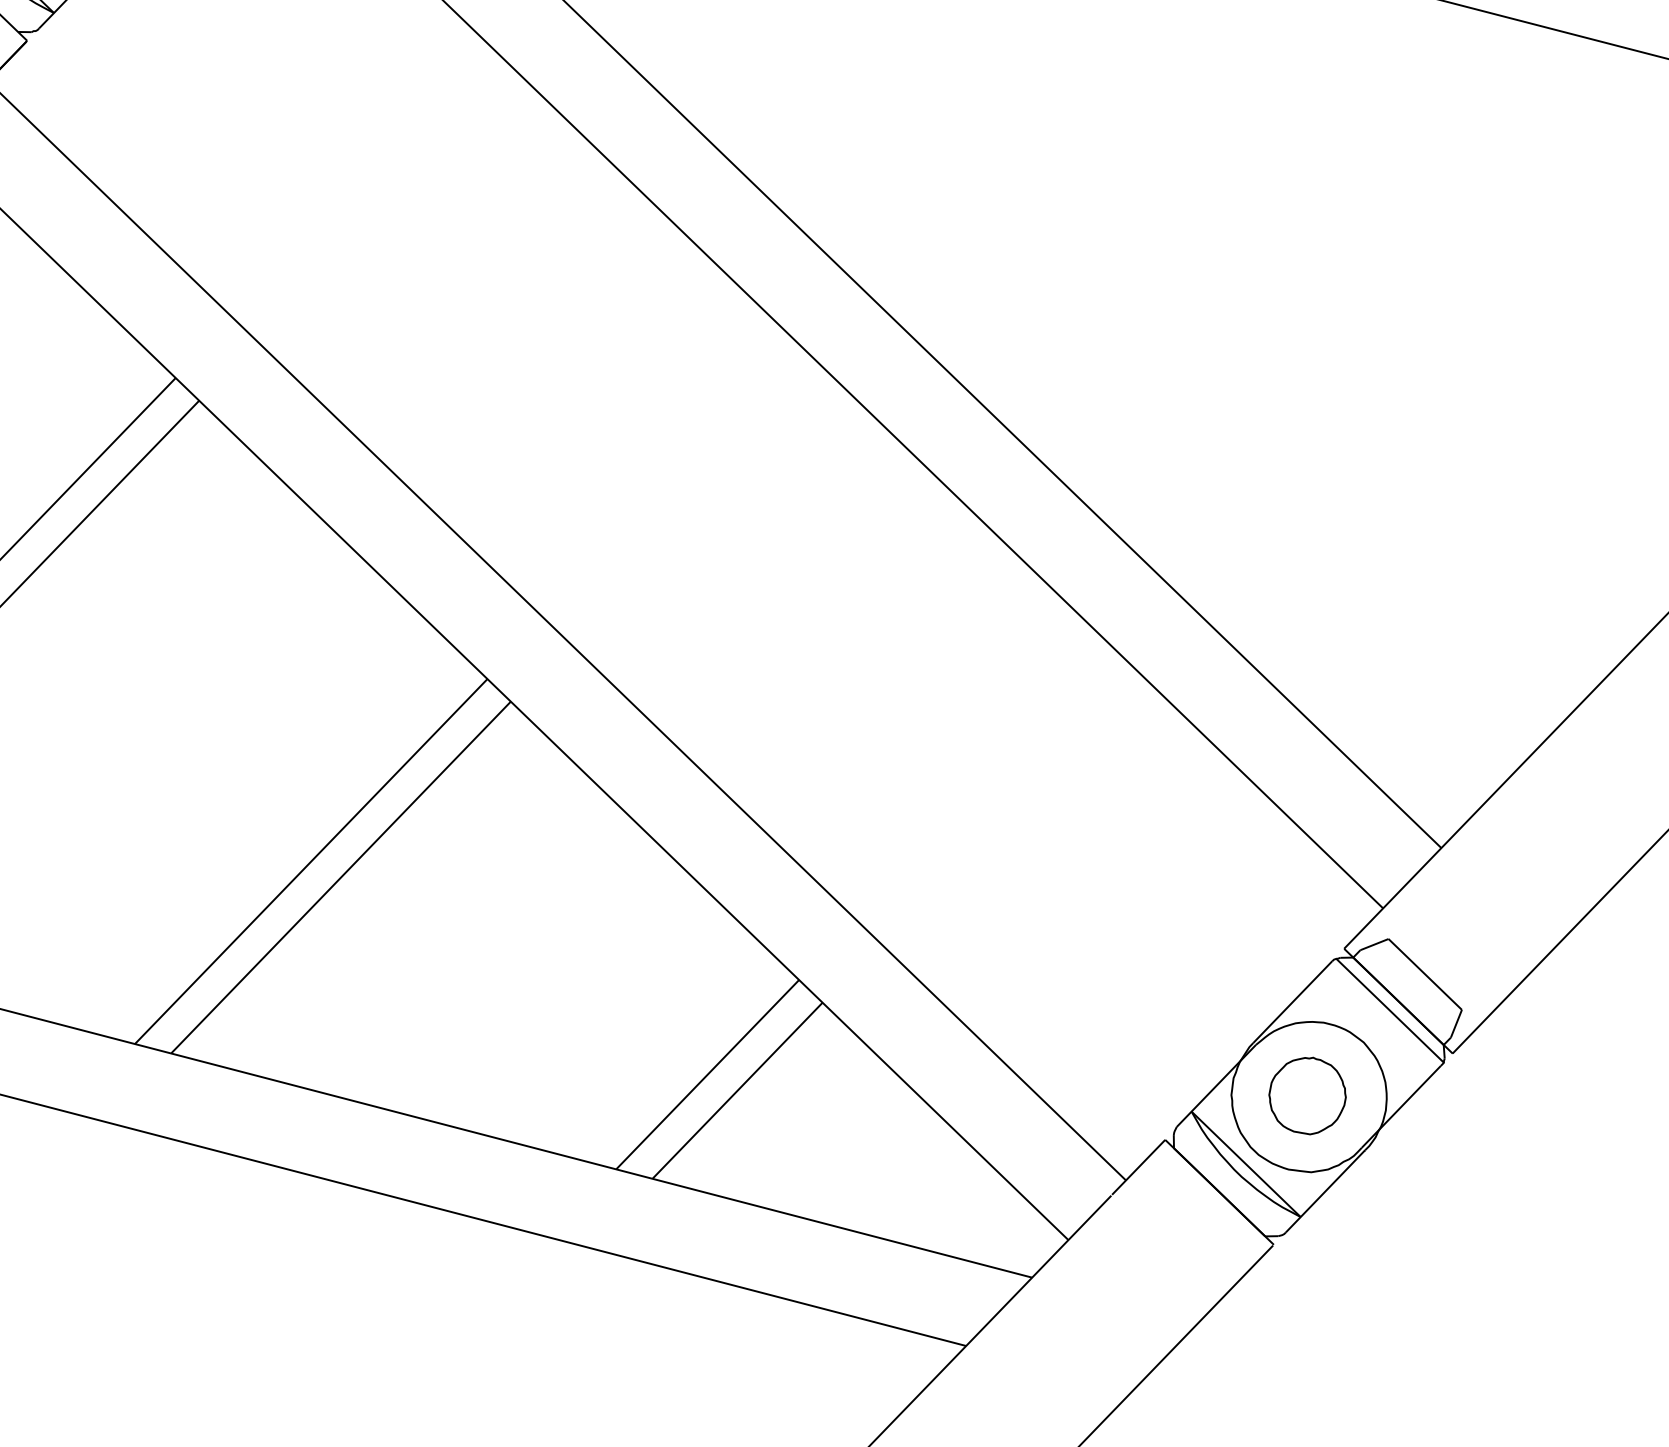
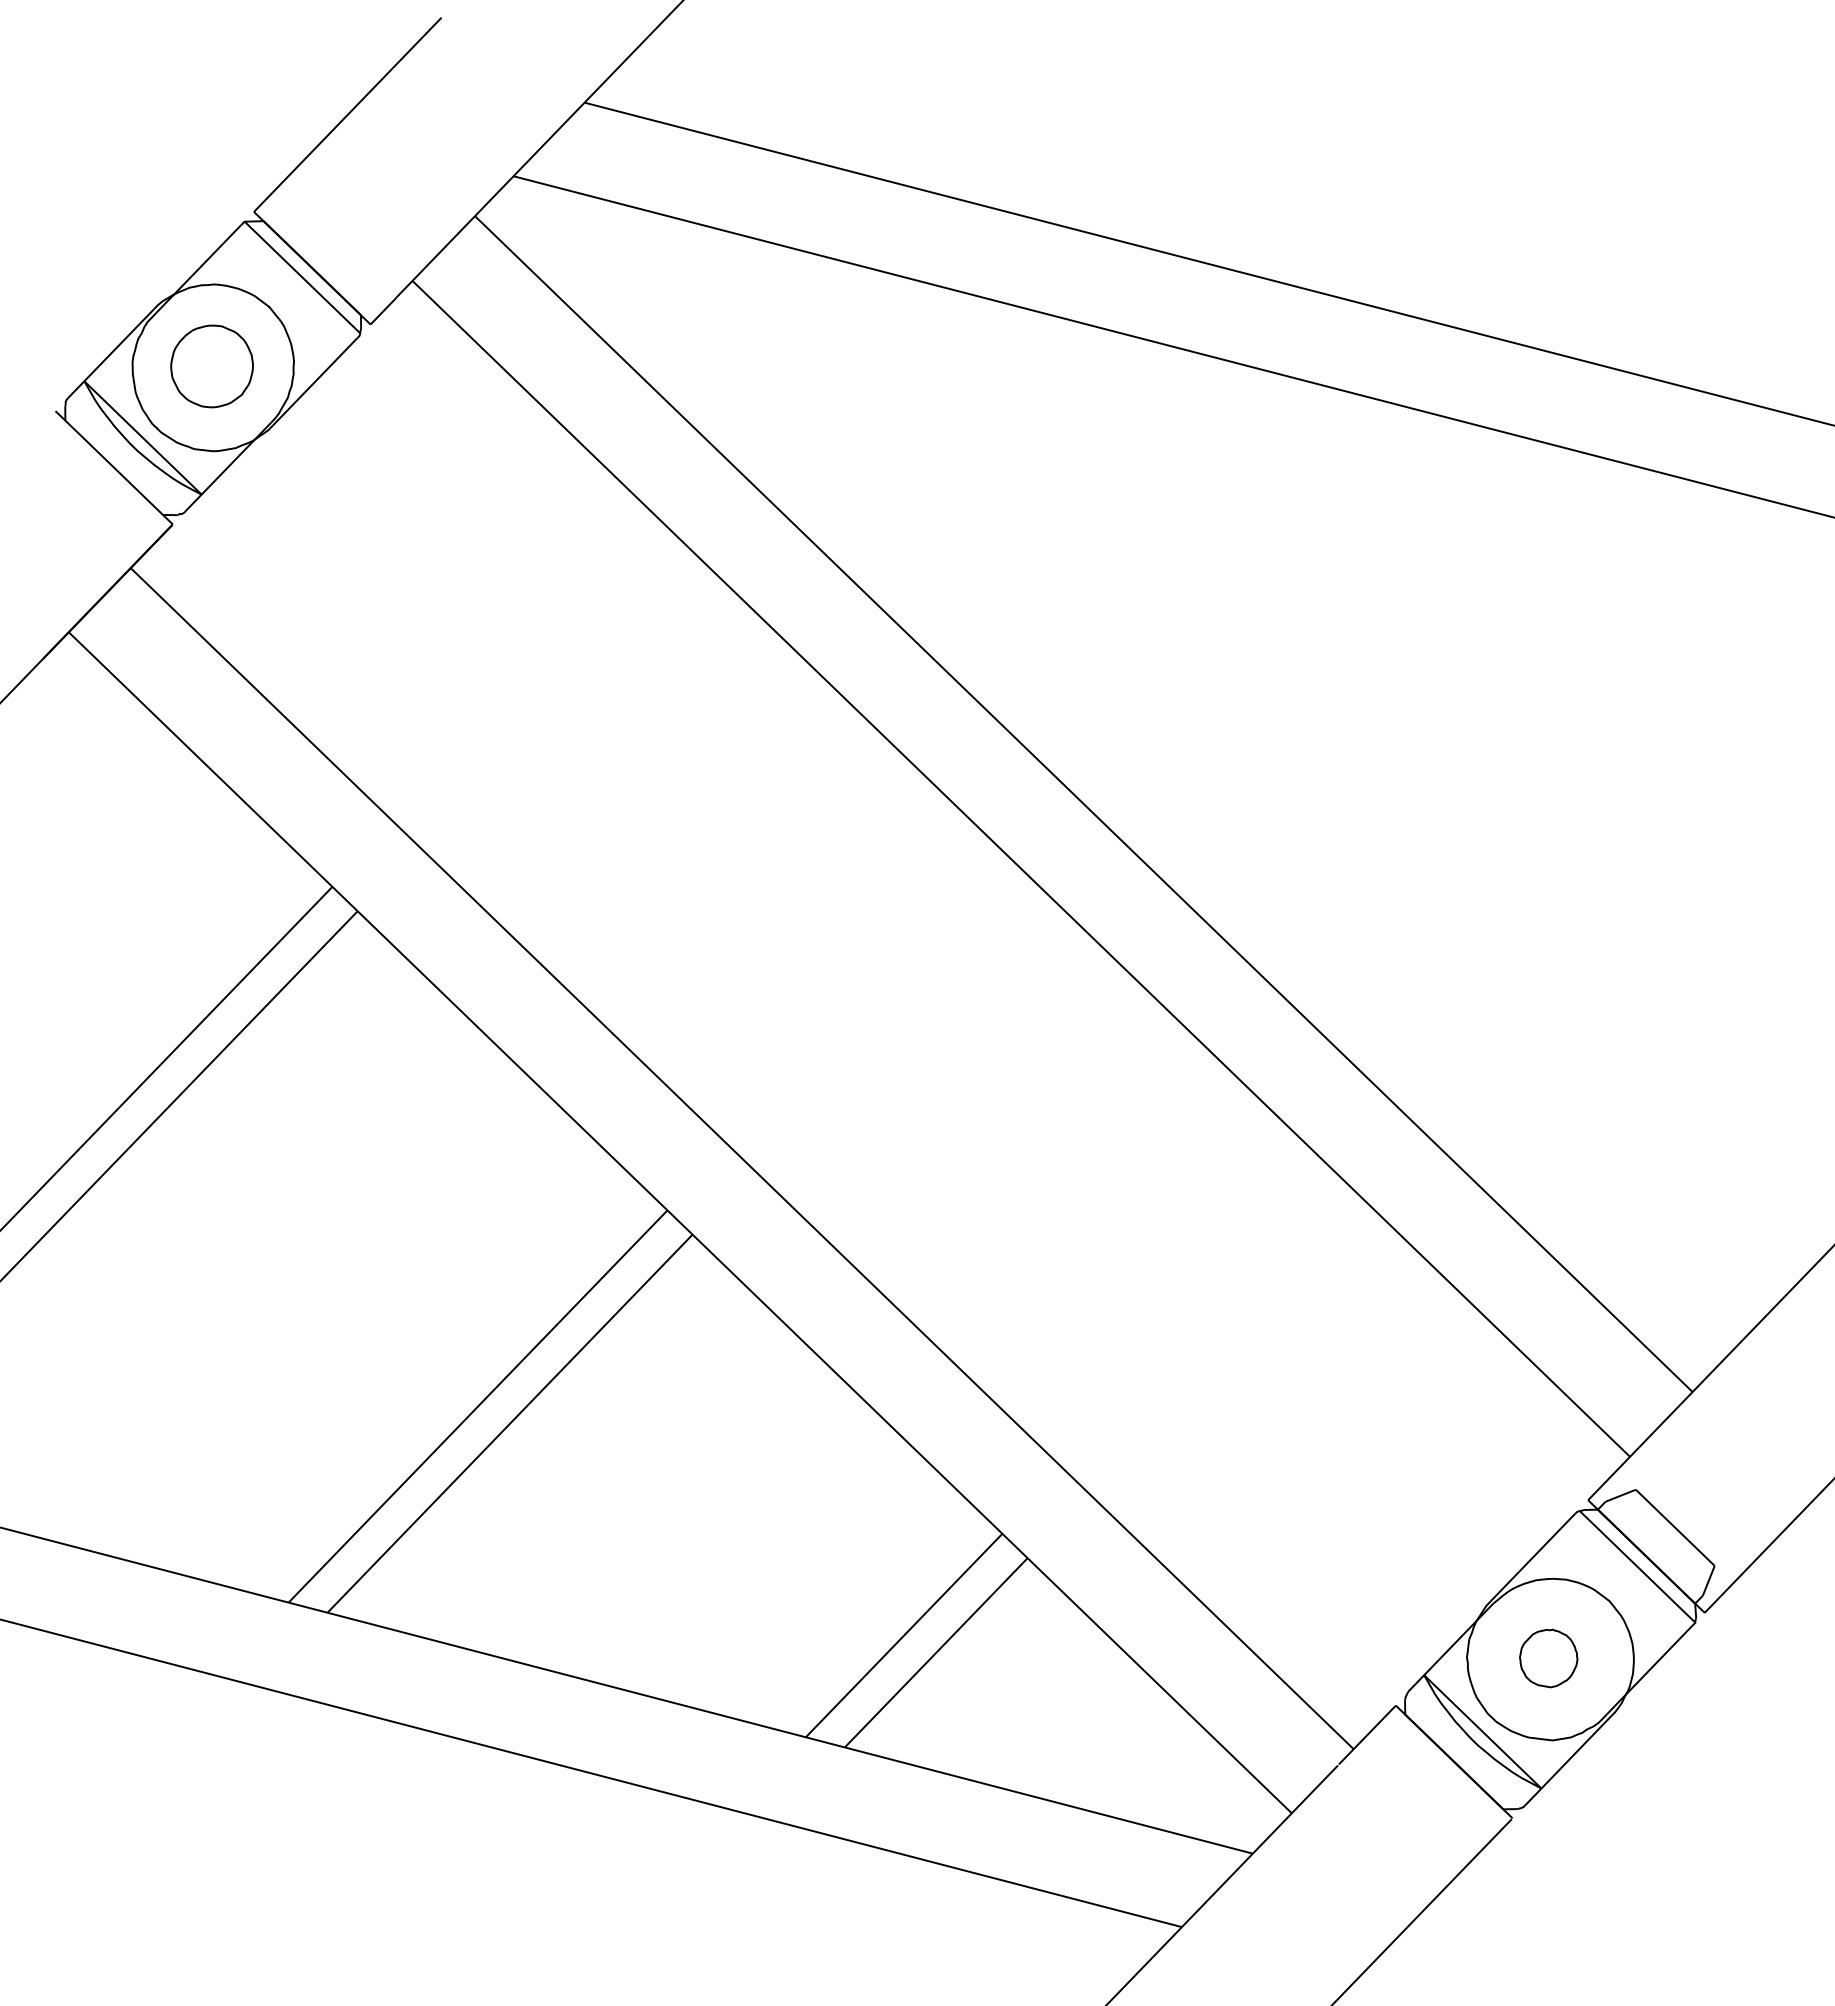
part: (1307, 1096) -> (1548, 1658), size x0.7

